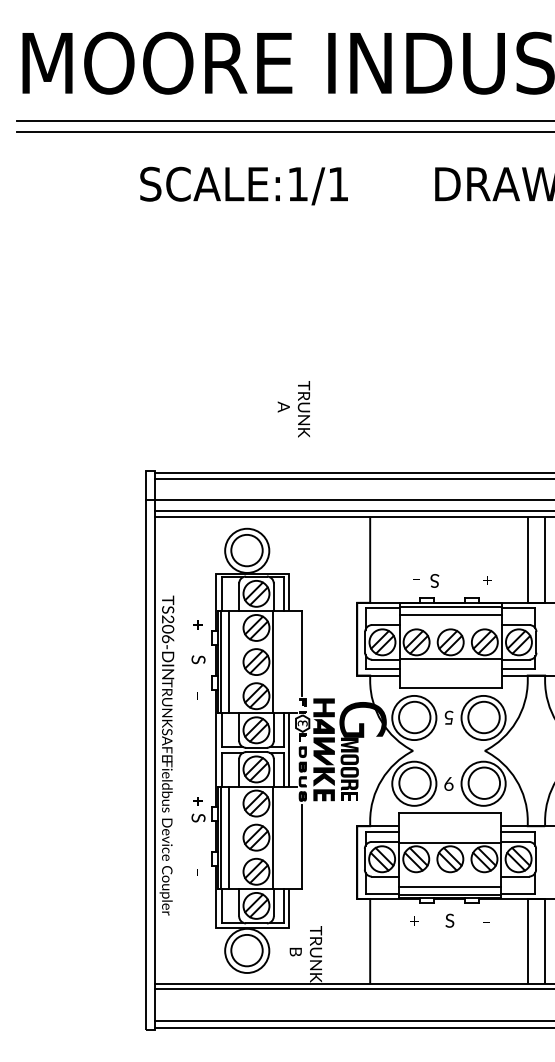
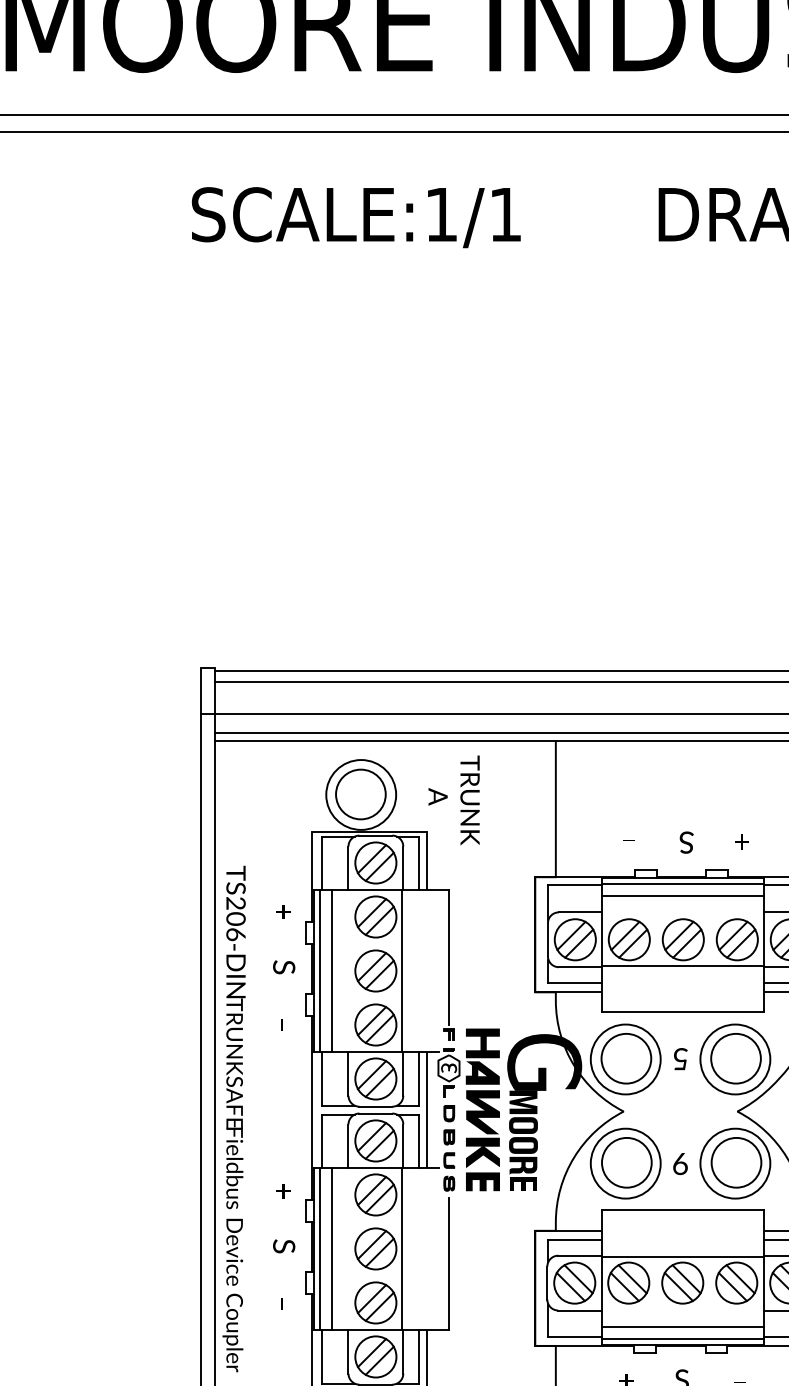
text: (293, 409) -> (453, 800), moved
text: (434, 580) -> (686, 841), moved
text: (198, 817) -> (284, 1245), moved

